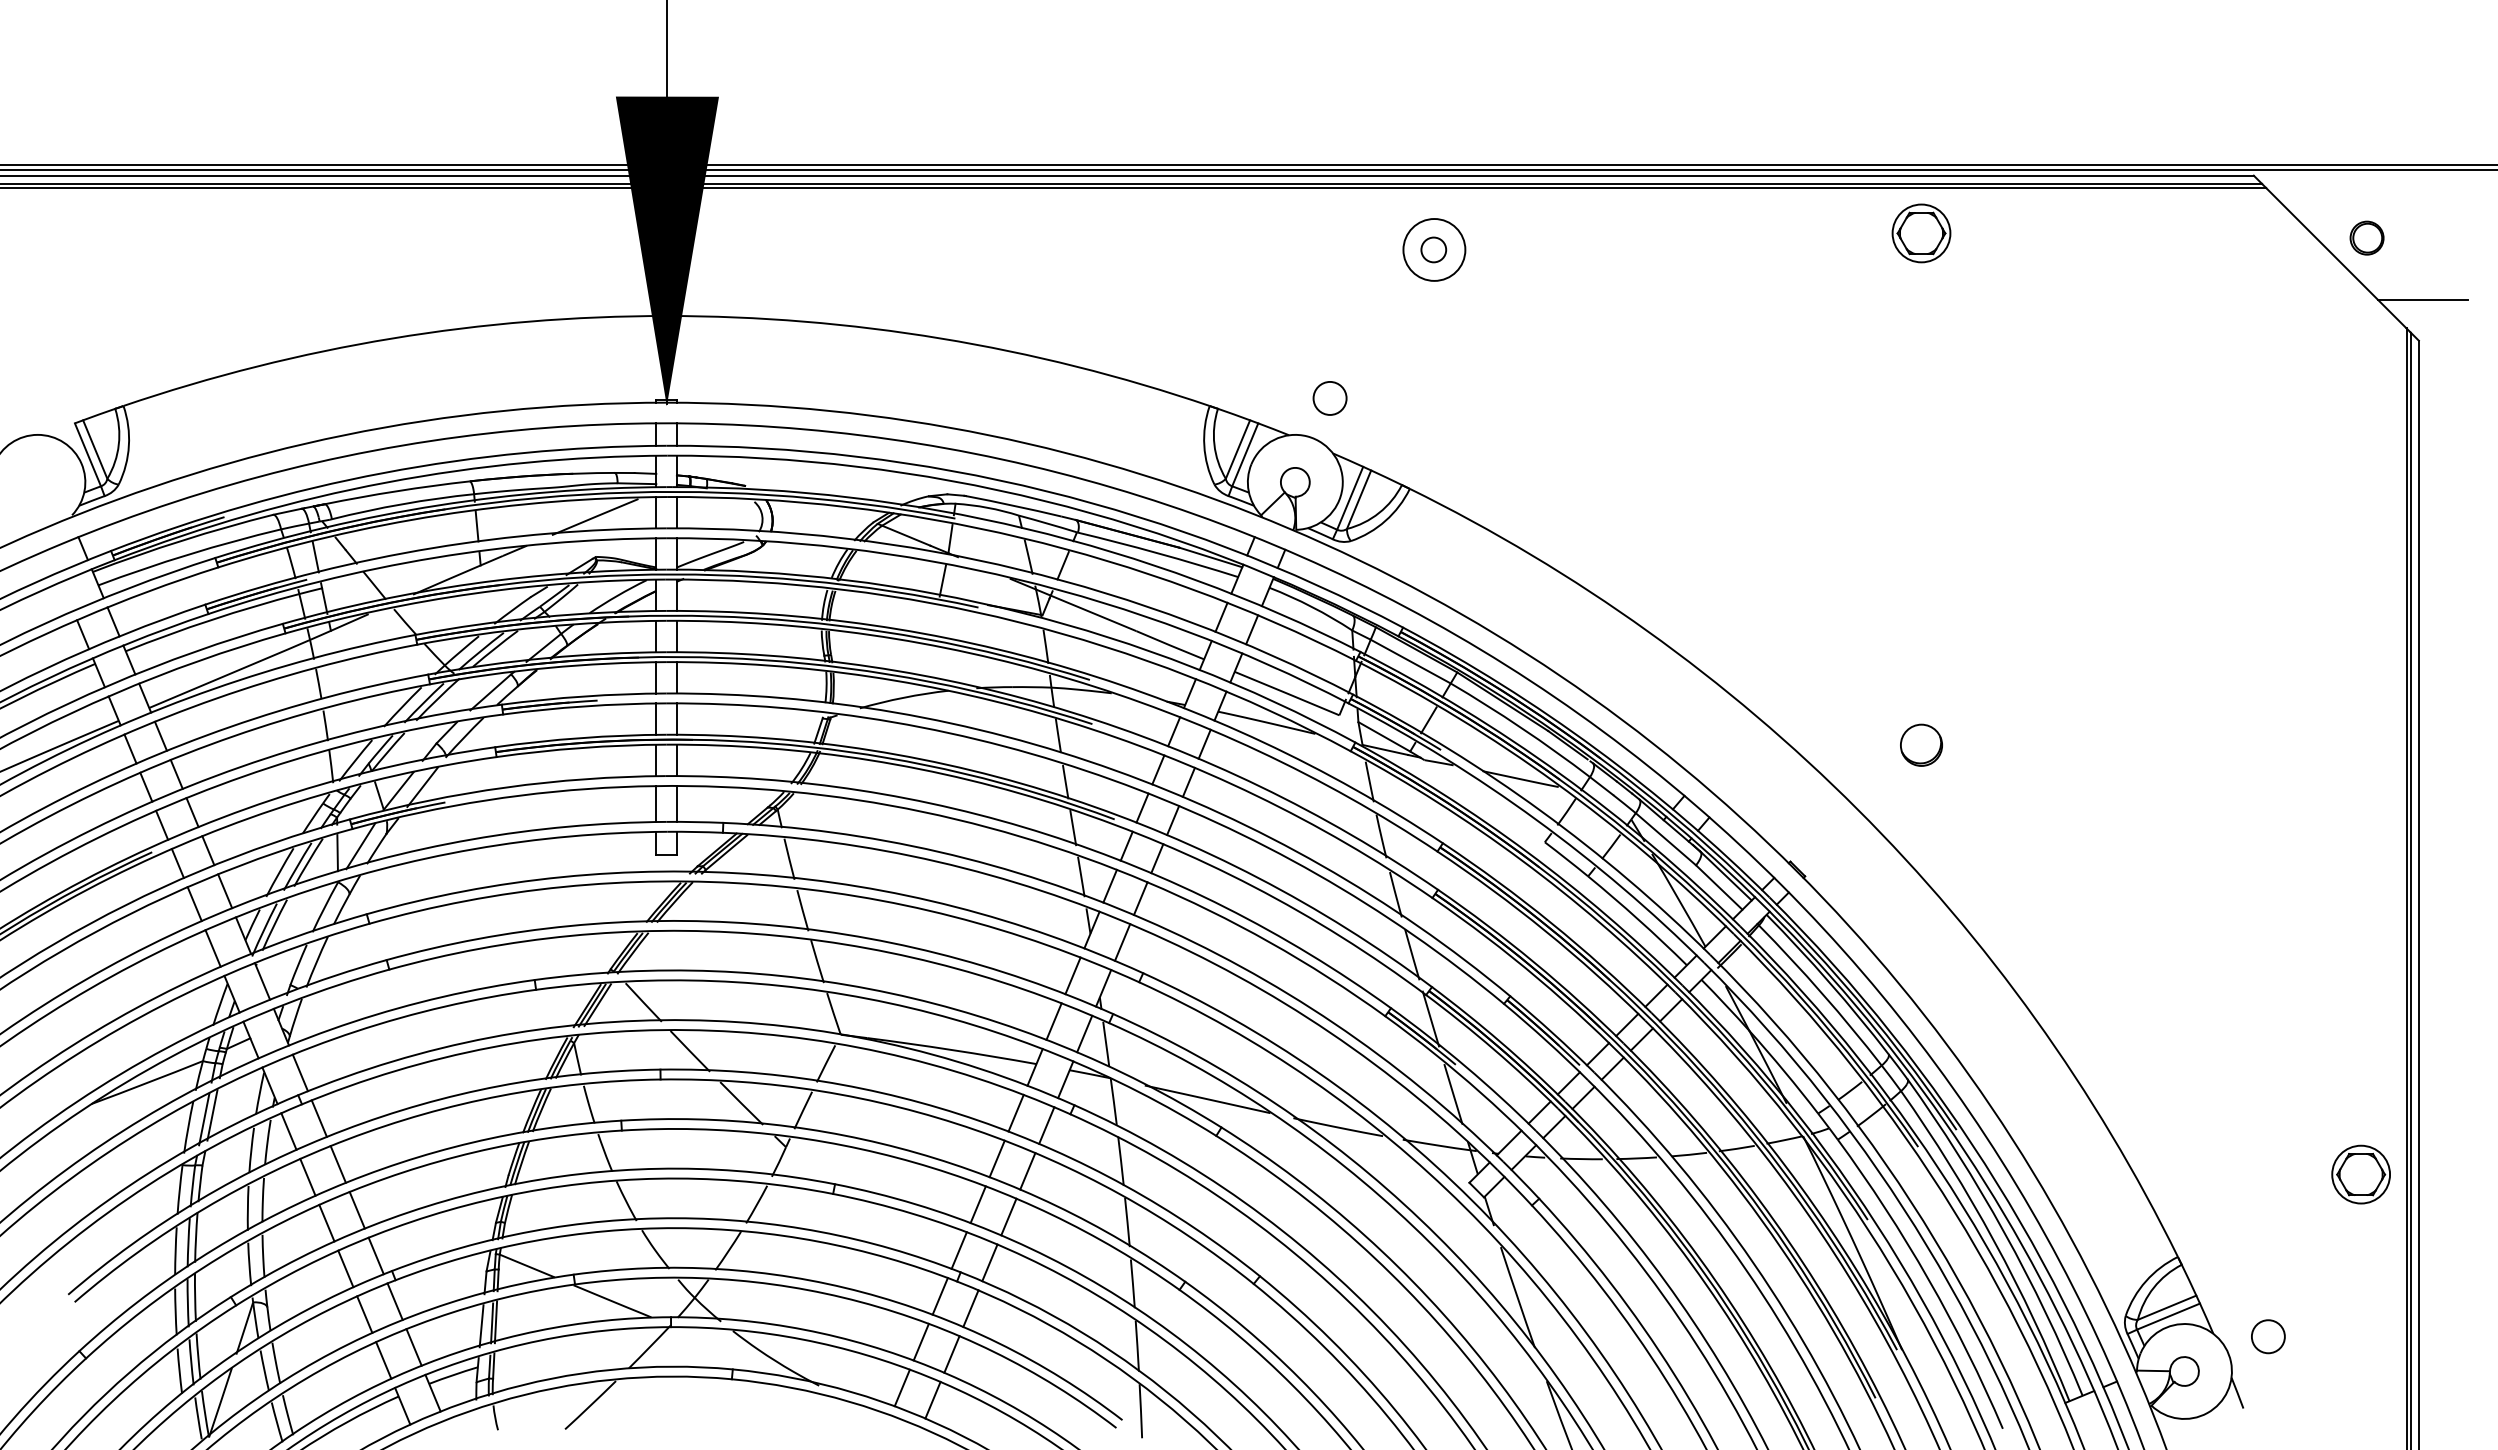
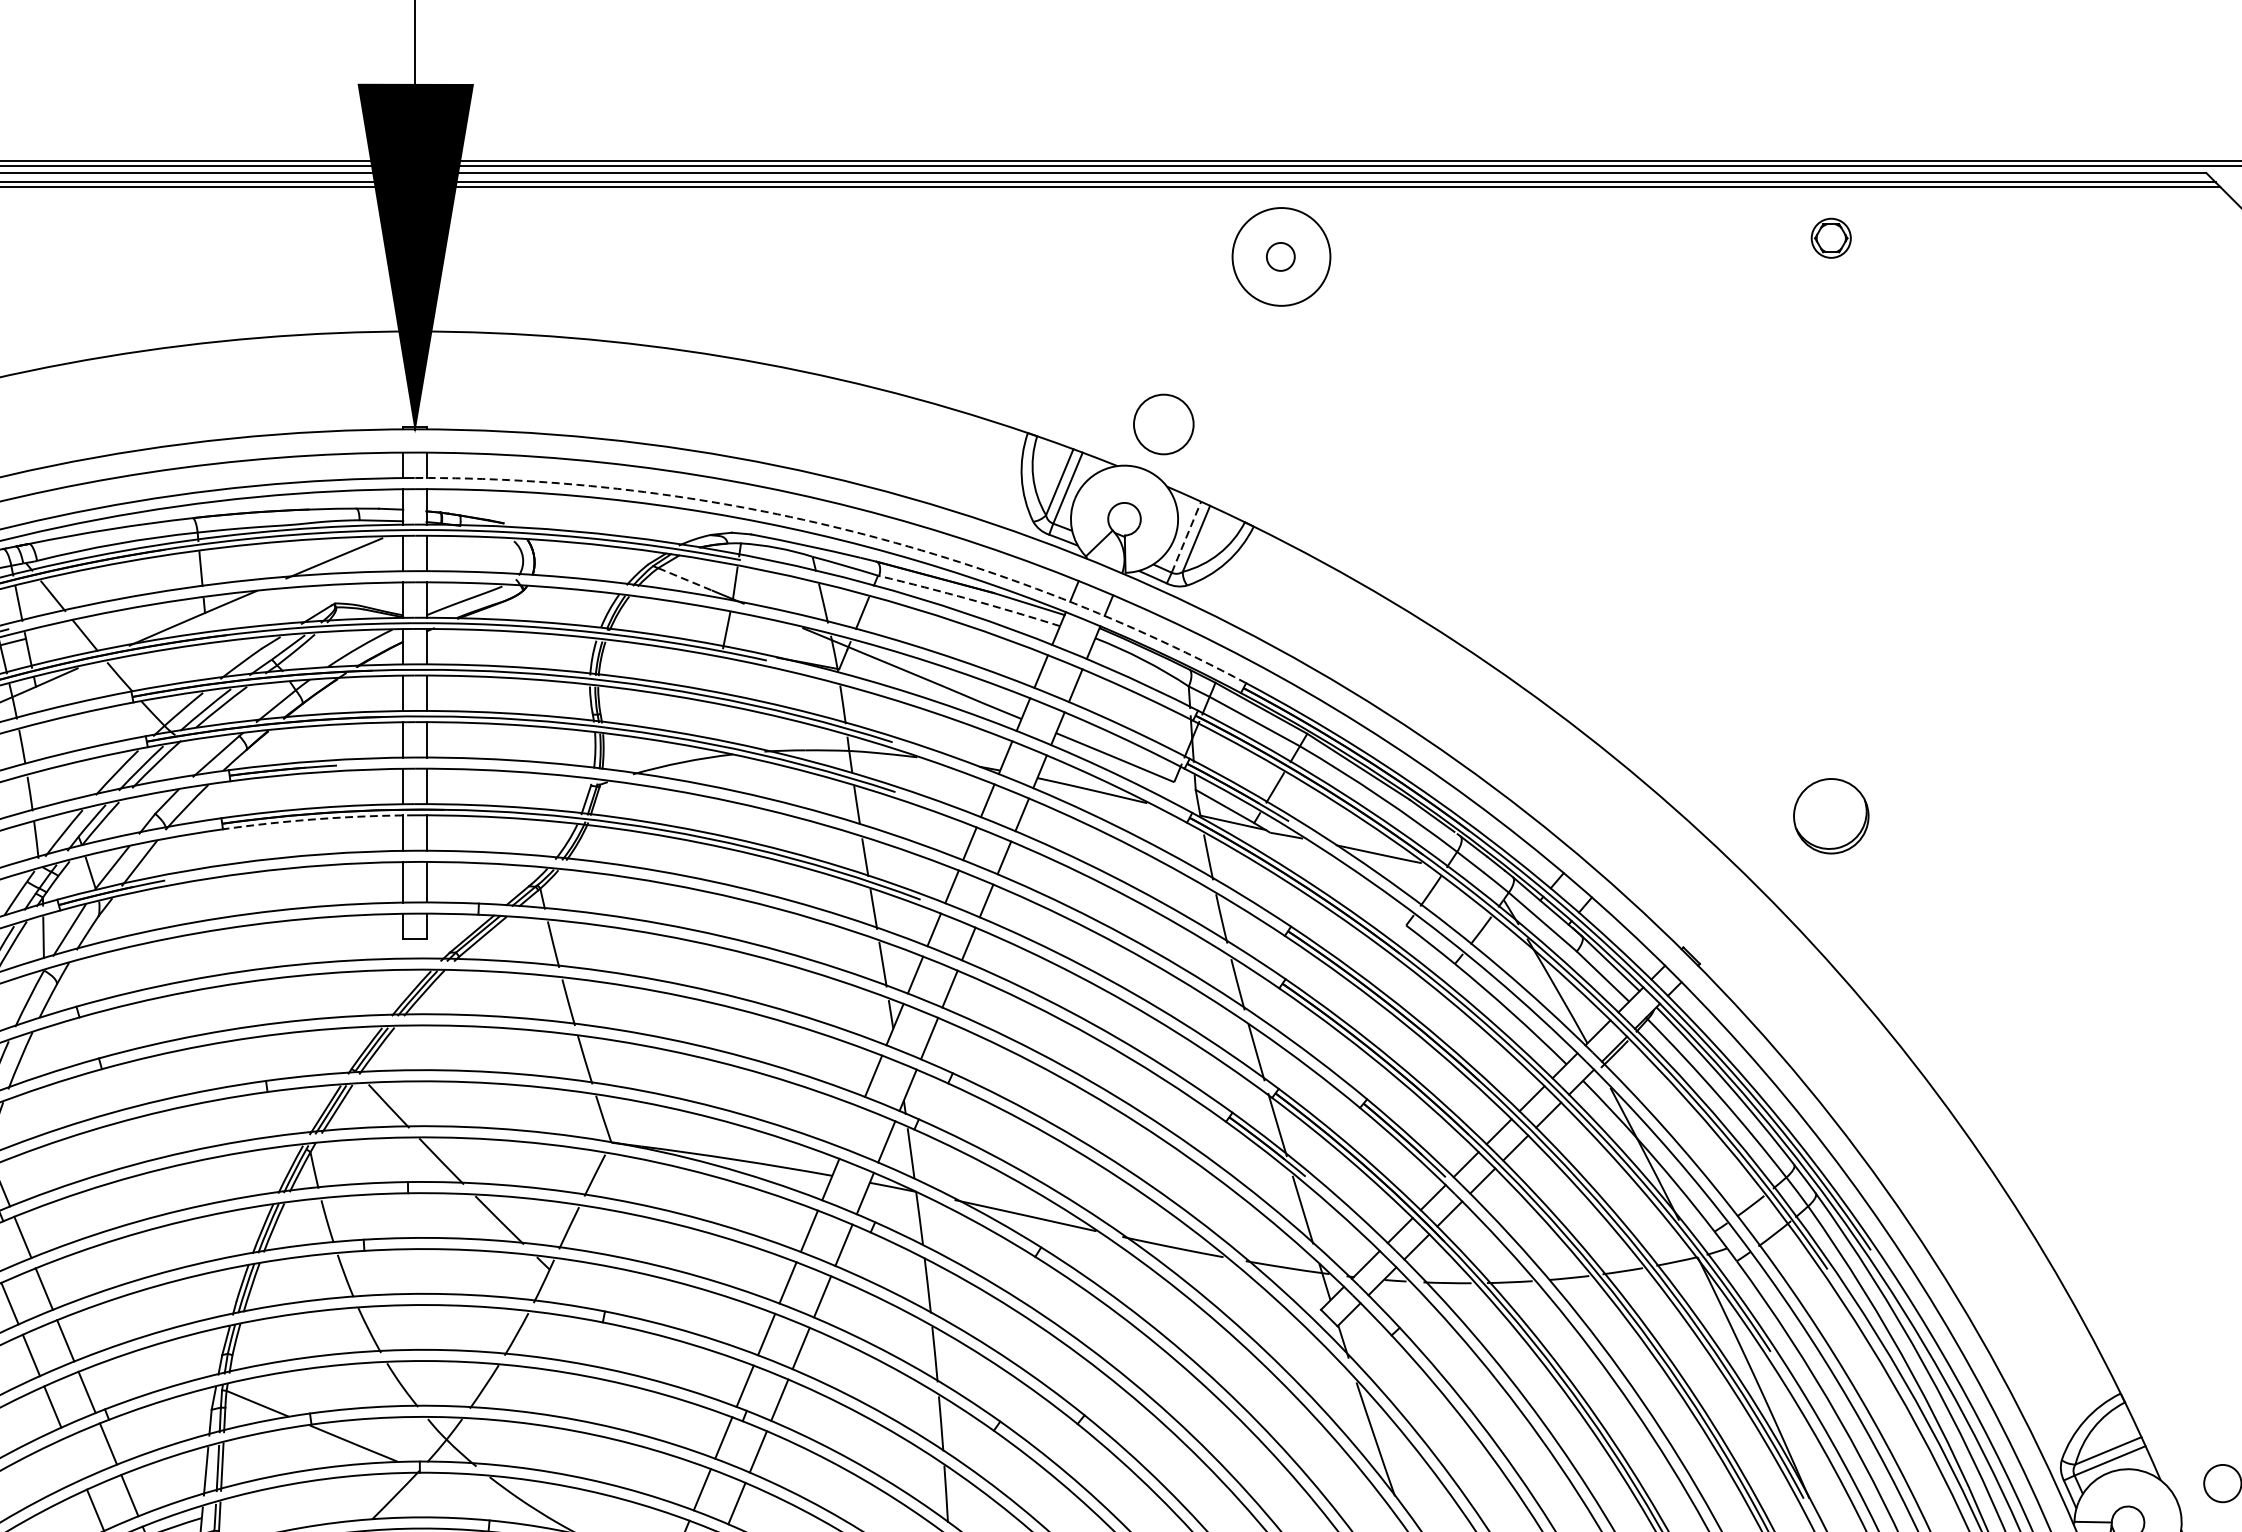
part: (1921, 233) -> (1831, 238), size x0.6
circle: (1434, 249) -> (1281, 256), size x1.4
circle: (1329, 398) -> (1163, 424), size x1.6
arc: (1046, 491) -> (843, 529), solid -> dashed
line: (1350, 497) -> (1186, 536), solid -> dashed
line: (906, 535) -> (685, 579), solid -> dashed
arc: (1158, 553) -> (970, 599), solid -> dashed
part: (1921, 744) -> (1831, 815), size x1.6
arc: (581, 747) -> (318, 818), solid -> dashed
line: (1053, 1021) -> (851, 1127), removed
line: (364, 1314) -> (73, 1458), removed

